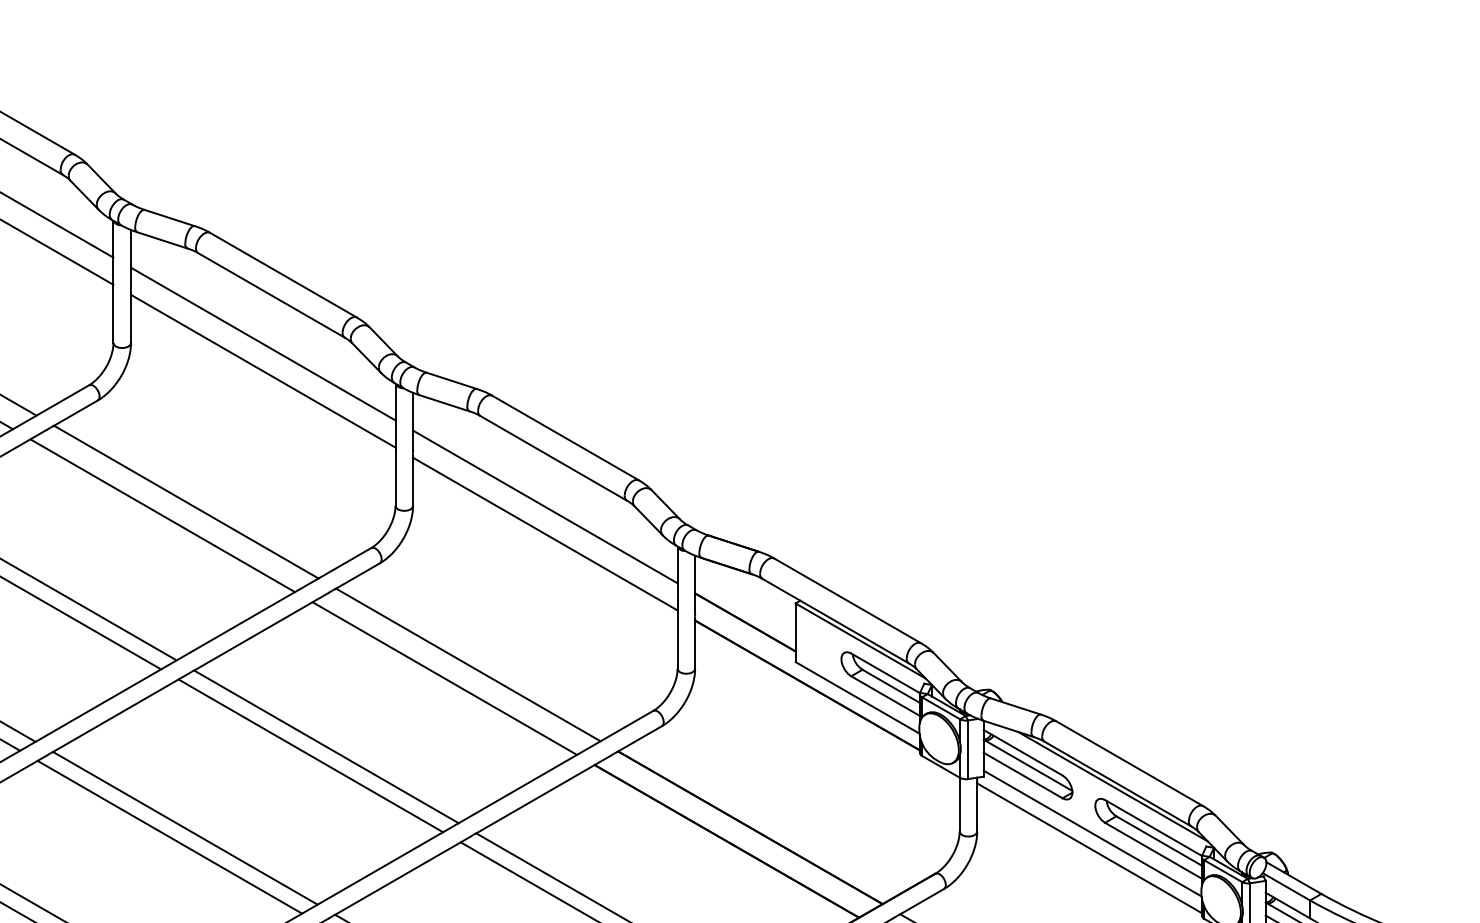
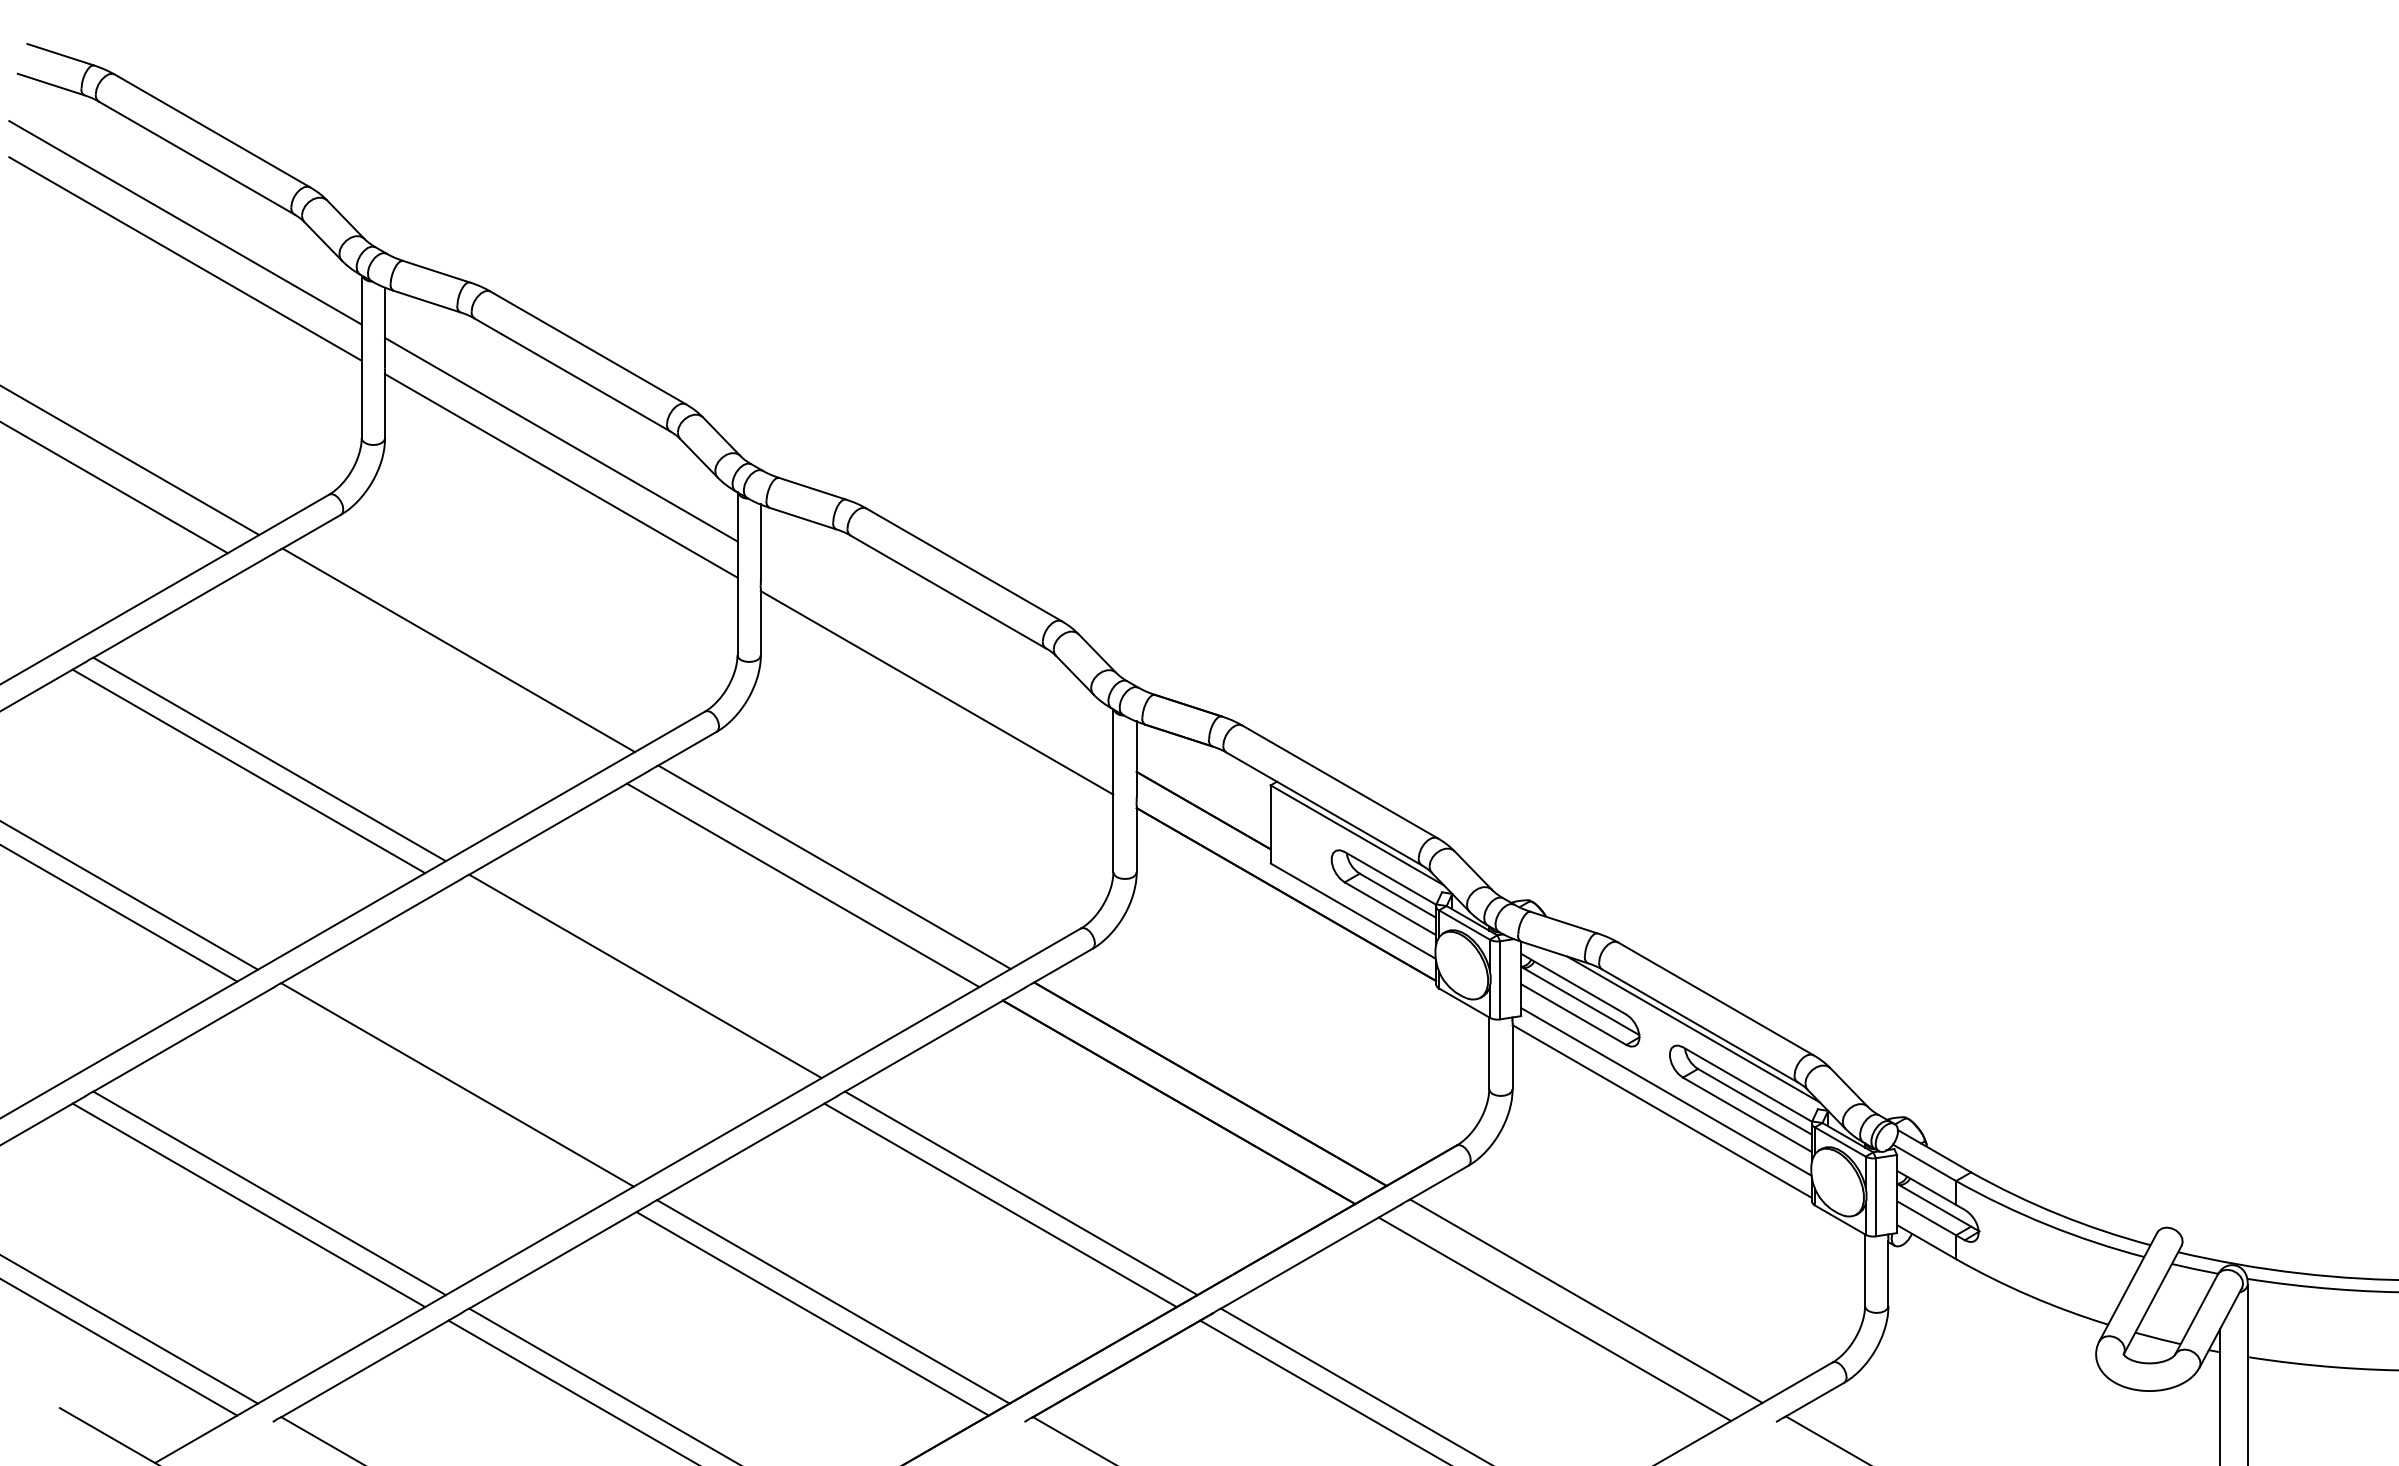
line: (544, 506) -> (936, 656), removed
line: (162, 515) -> (427, 668), removed
line: (310, 755) -> (624, 988), removed
line: (169, 836) -> (436, 1096), removed

